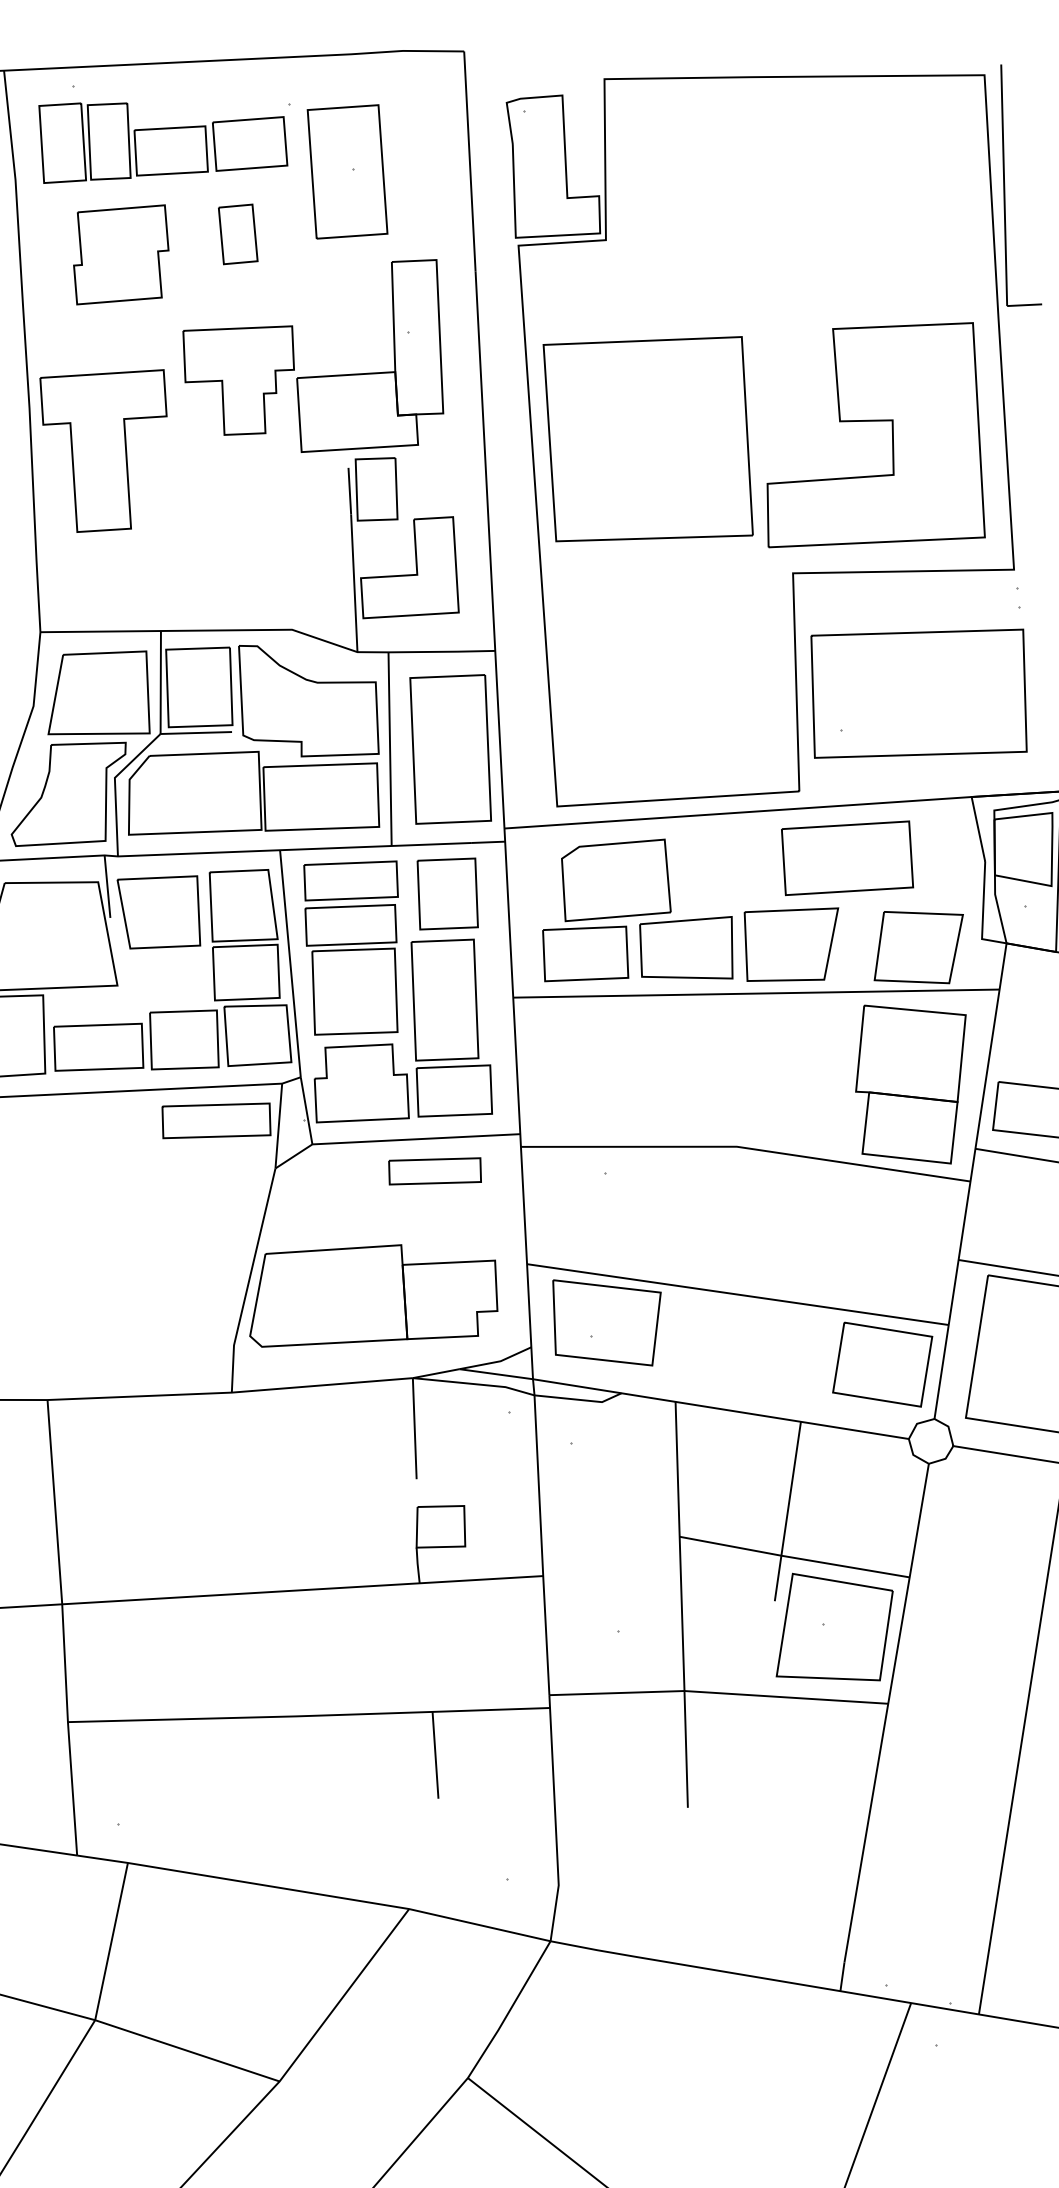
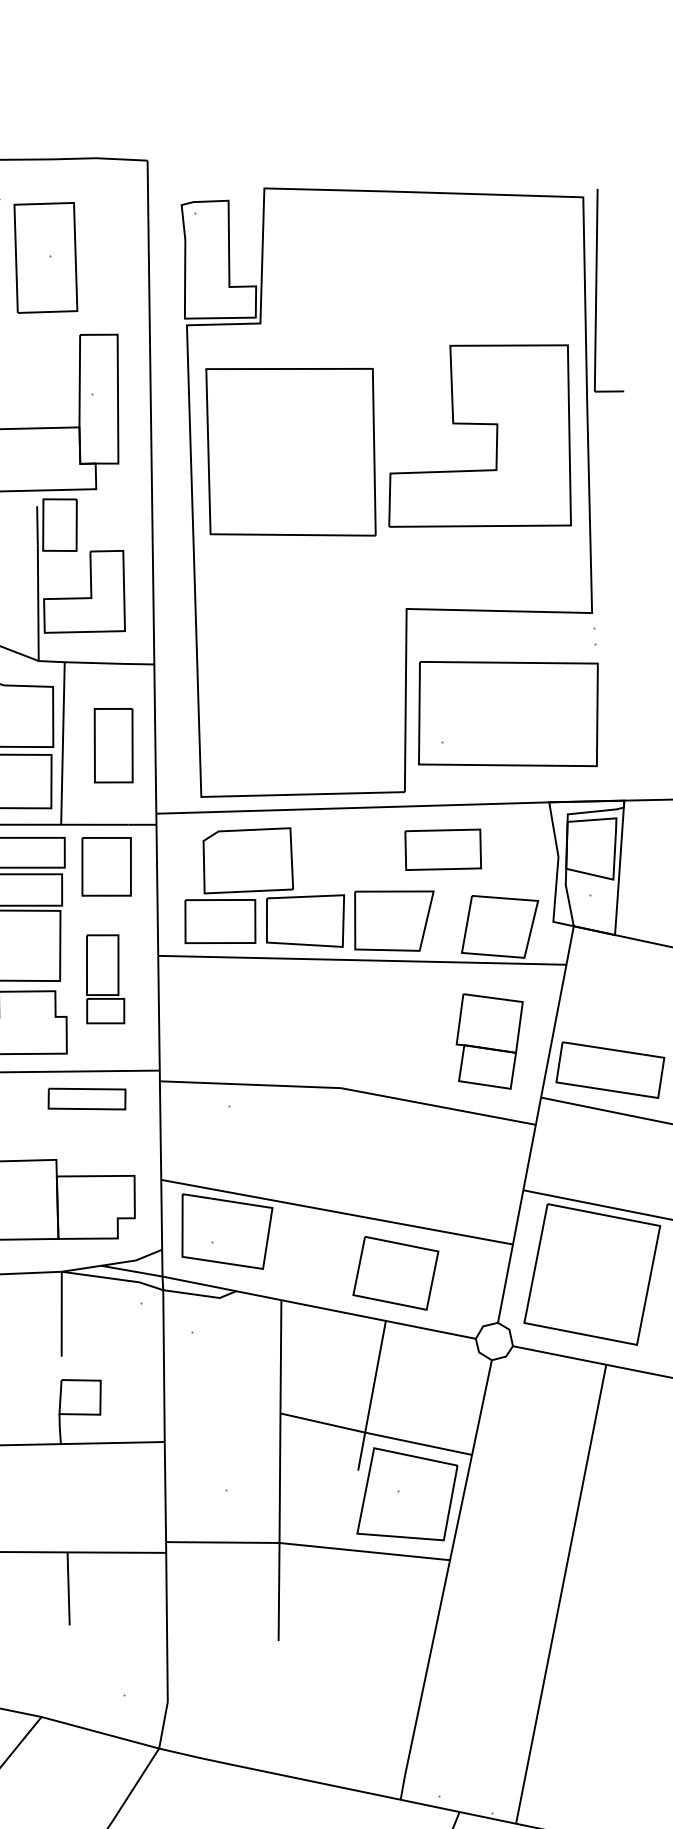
part: (875, 421) -> (482, 424), moved
part: (647, 439) -> (290, 451), moved
part: (450, 749) -> (113, 745), size x0.6
part: (847, 858) -> (443, 849), size x0.7
part: (451, 1027) -> (105, 978), size x0.6
part: (910, 1084) -> (488, 1041), size x0.7
part: (882, 1364) -> (395, 1273), moved

